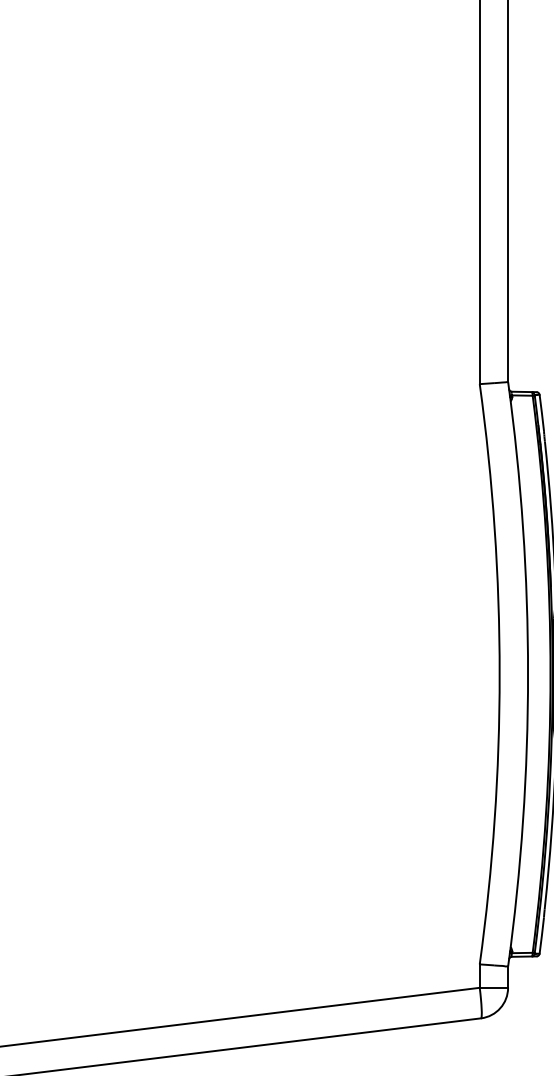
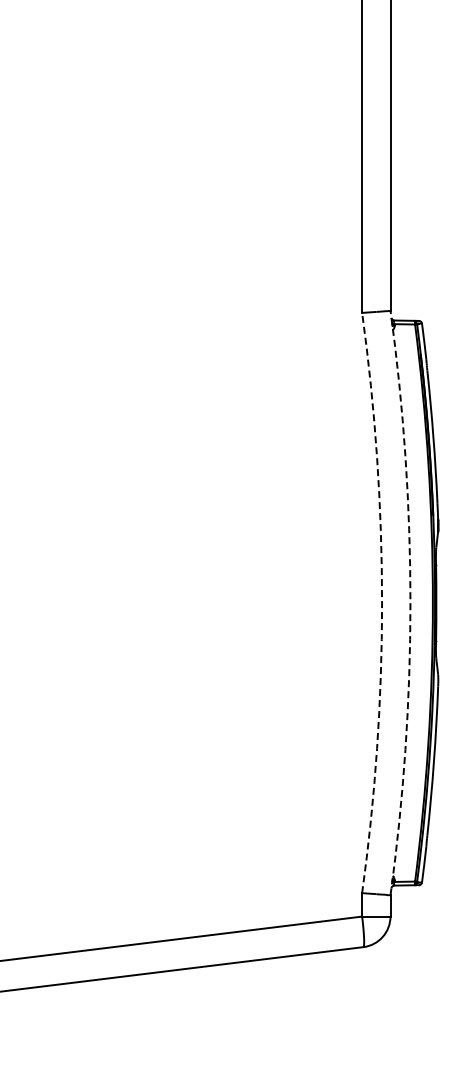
arc: (499, 674) -> (381, 603), solid -> dashed
arc: (528, 674) -> (410, 603), solid -> dashed

